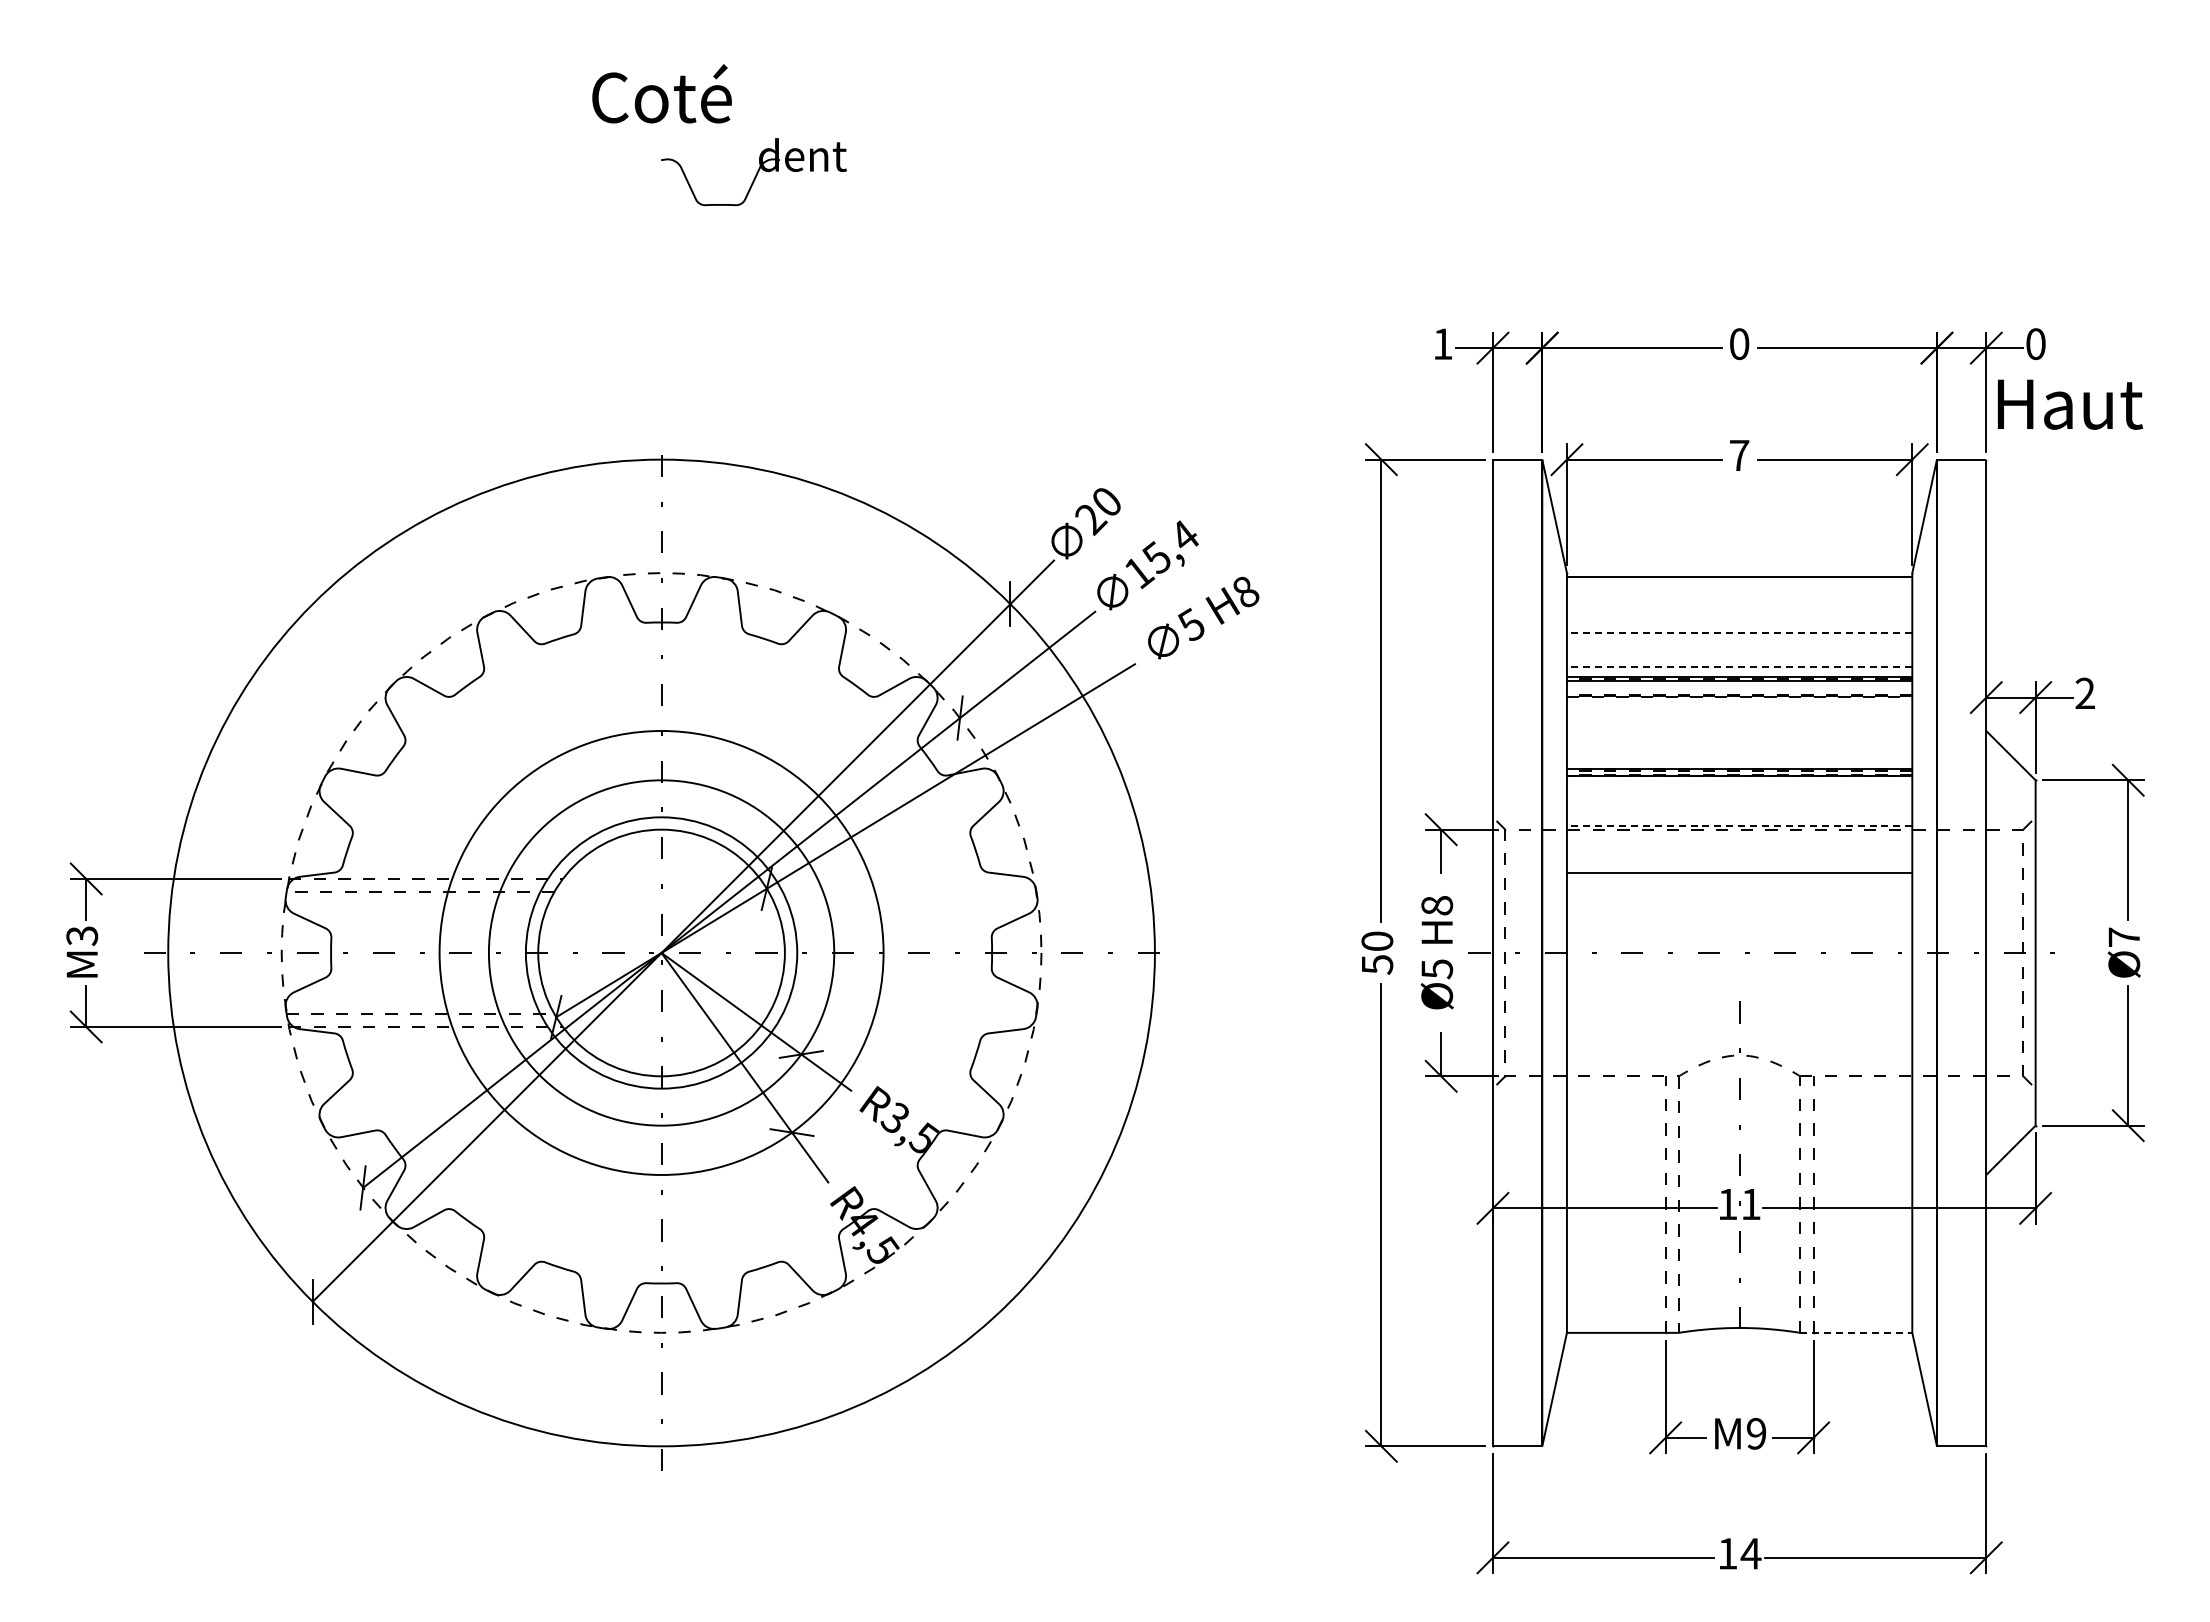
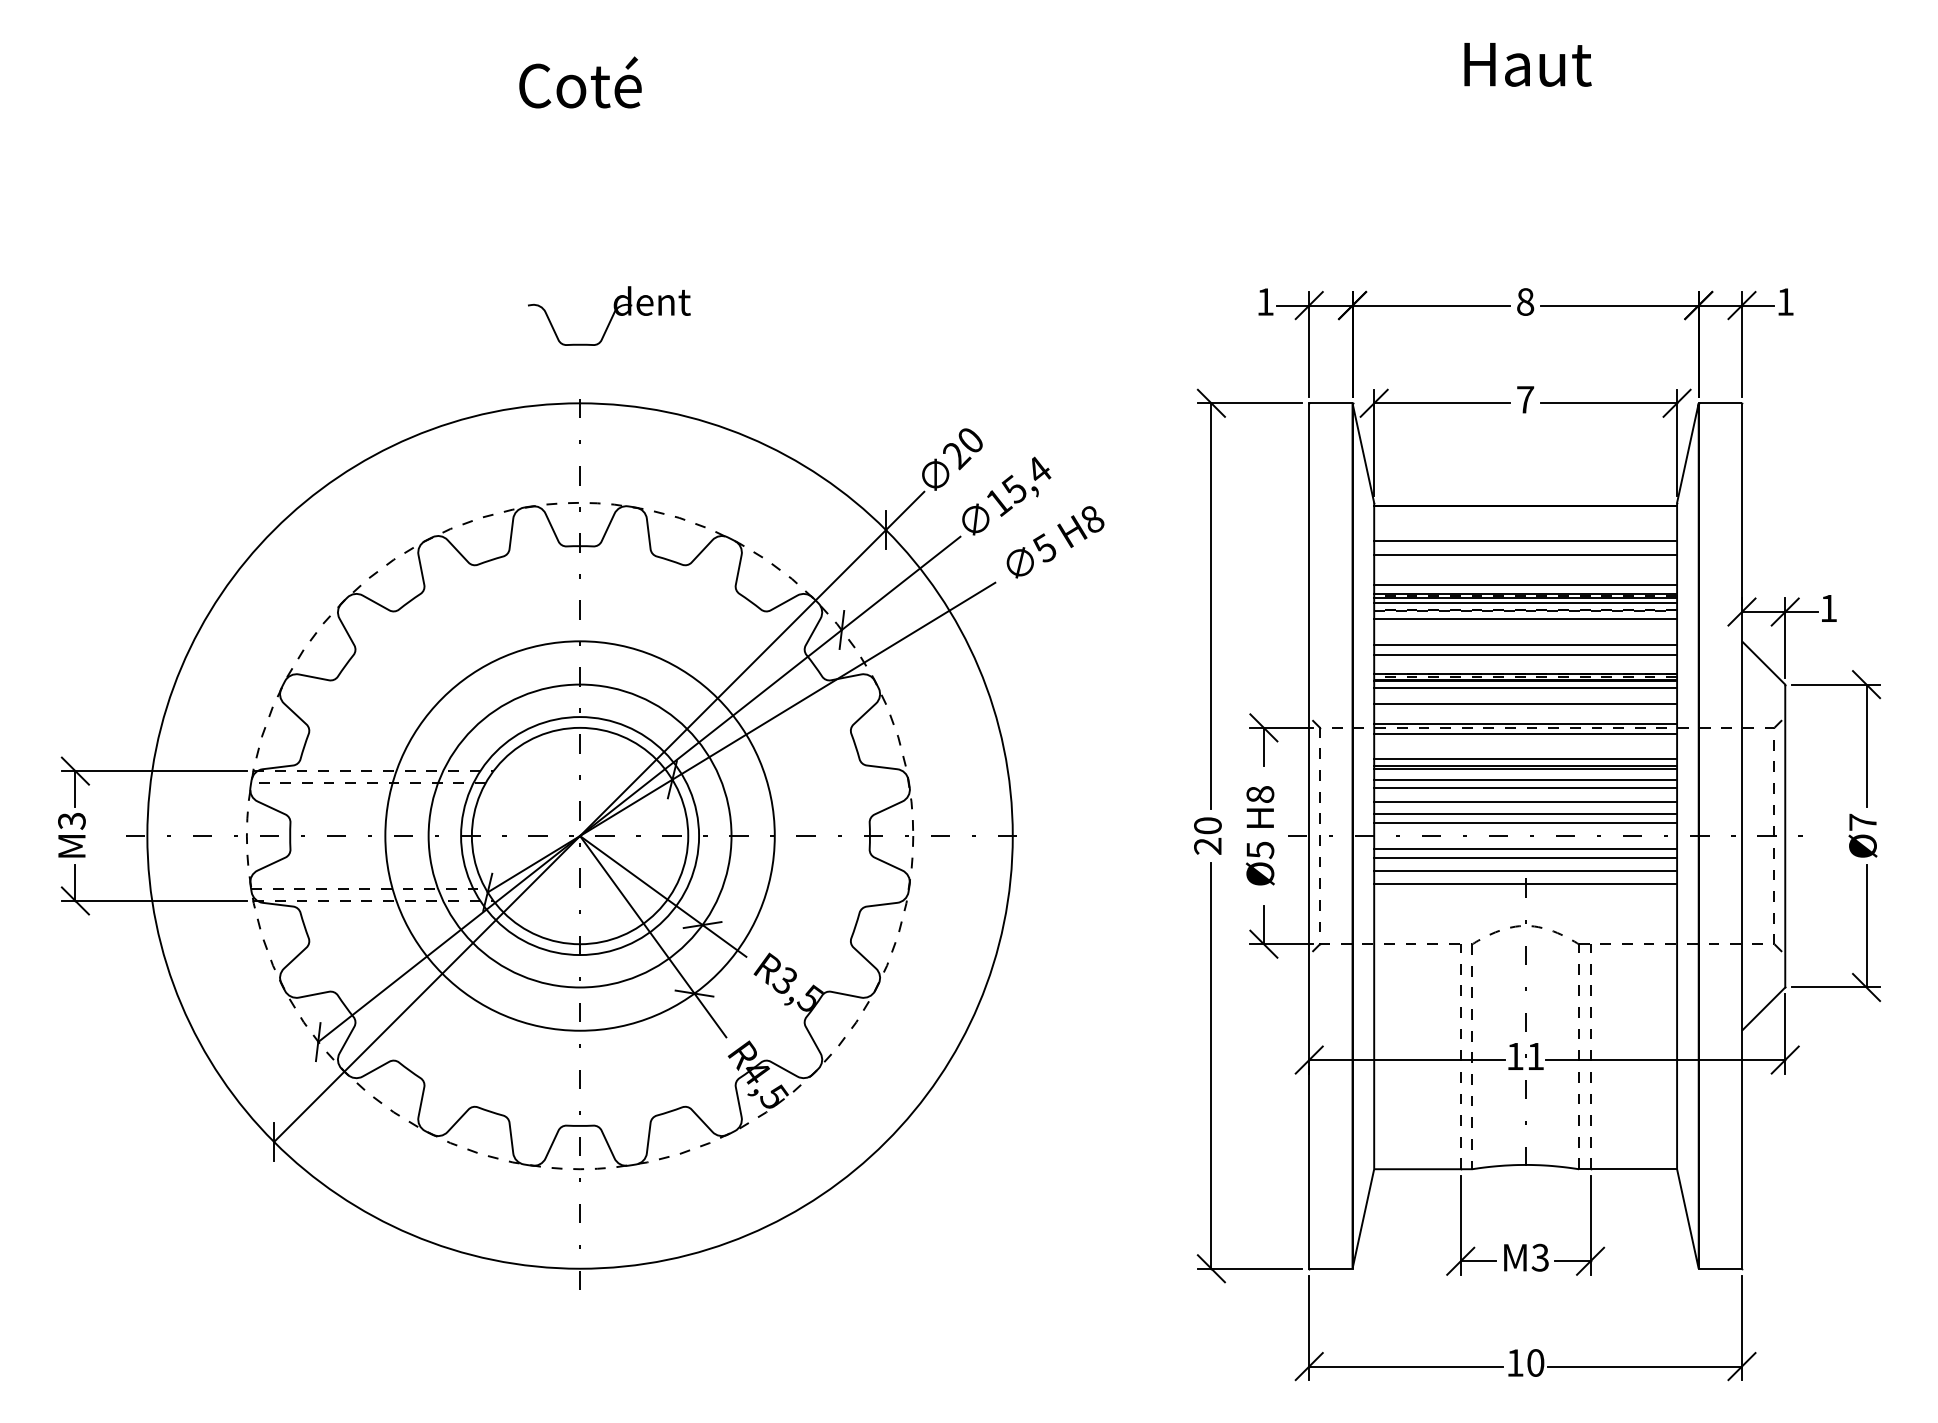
part: (753, 172) -> (608, 316), moved
text: (1739, 343) -> (1525, 301), 0 -> 8
text: (2035, 344) -> (1785, 302), 0 -> 1
text: (2069, 404) -> (1527, 64), moved
line: (1739, 616) -> (1525, 540), added
line: (1739, 632) -> (1525, 554), dashed -> solid
line: (1739, 666) -> (1525, 584), dashed -> solid
line: (1739, 687) -> (1525, 603), added
text: (2084, 692) -> (1828, 607), 2 -> 1
line: (1739, 705) -> (1525, 618), added
line: (1739, 735) -> (1525, 645), added
line: (1739, 746) -> (1525, 654), added
line: (1739, 784) -> (1525, 688), added
line: (1739, 802) -> (1525, 704), added
line: (1739, 825) -> (1525, 724), dashed -> solid
line: (1739, 836) -> (1525, 733), added
line: (1739, 865) -> (1525, 759), added
line: (1739, 876) -> (1525, 768), added
line: (1739, 889) -> (1525, 780), added
line: (1739, 898) -> (1525, 788), added
line: (1739, 913) -> (1525, 801), added
line: (1739, 928) -> (1525, 814), added
line: (1739, 937) -> (1525, 822), added
text: (1377, 964) -> (1208, 846), 50 -> 20
line: (1739, 968) -> (1525, 849), added
line: (1739, 977) -> (1525, 857), added
line: (1739, 992) -> (1525, 870), added
line: (1739, 1007) -> (1525, 883), added
line: (1856, 1332) -> (1628, 1168), dashed -> solid
text: (1756, 1433) -> (1540, 1257), M9 -> M3
text: (1750, 1553) -> (1535, 1362), 14 -> 10

